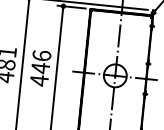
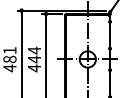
text: (41, 55) -> (34, 50), 446 -> 444

